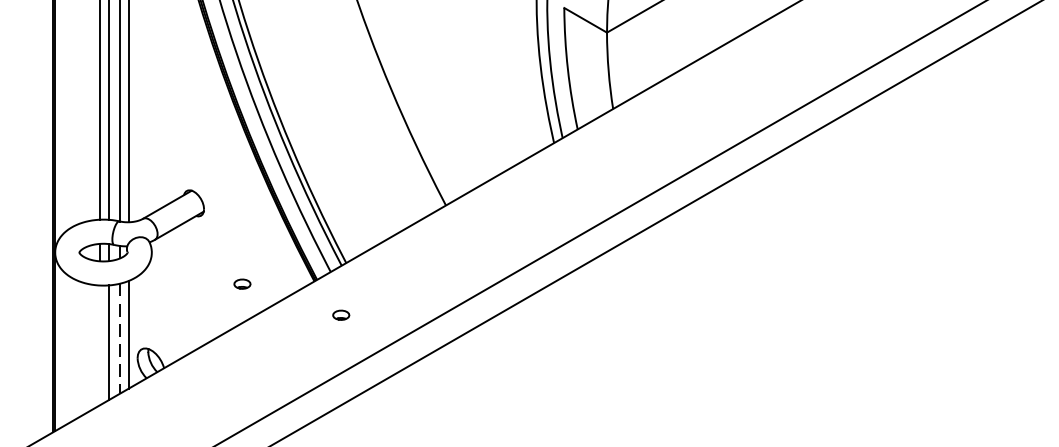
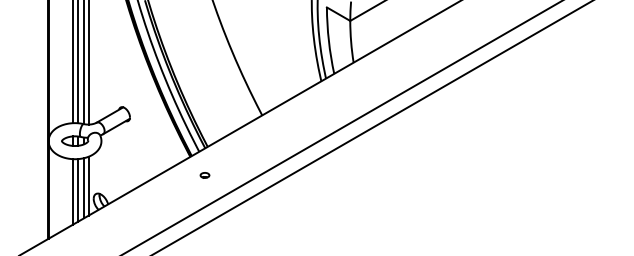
part: (241, 284) -> (150, 158), removed
line: (120, 339) -> (84, 188), dashed -> solid
line: (100, 344) -> (73, 191), added

